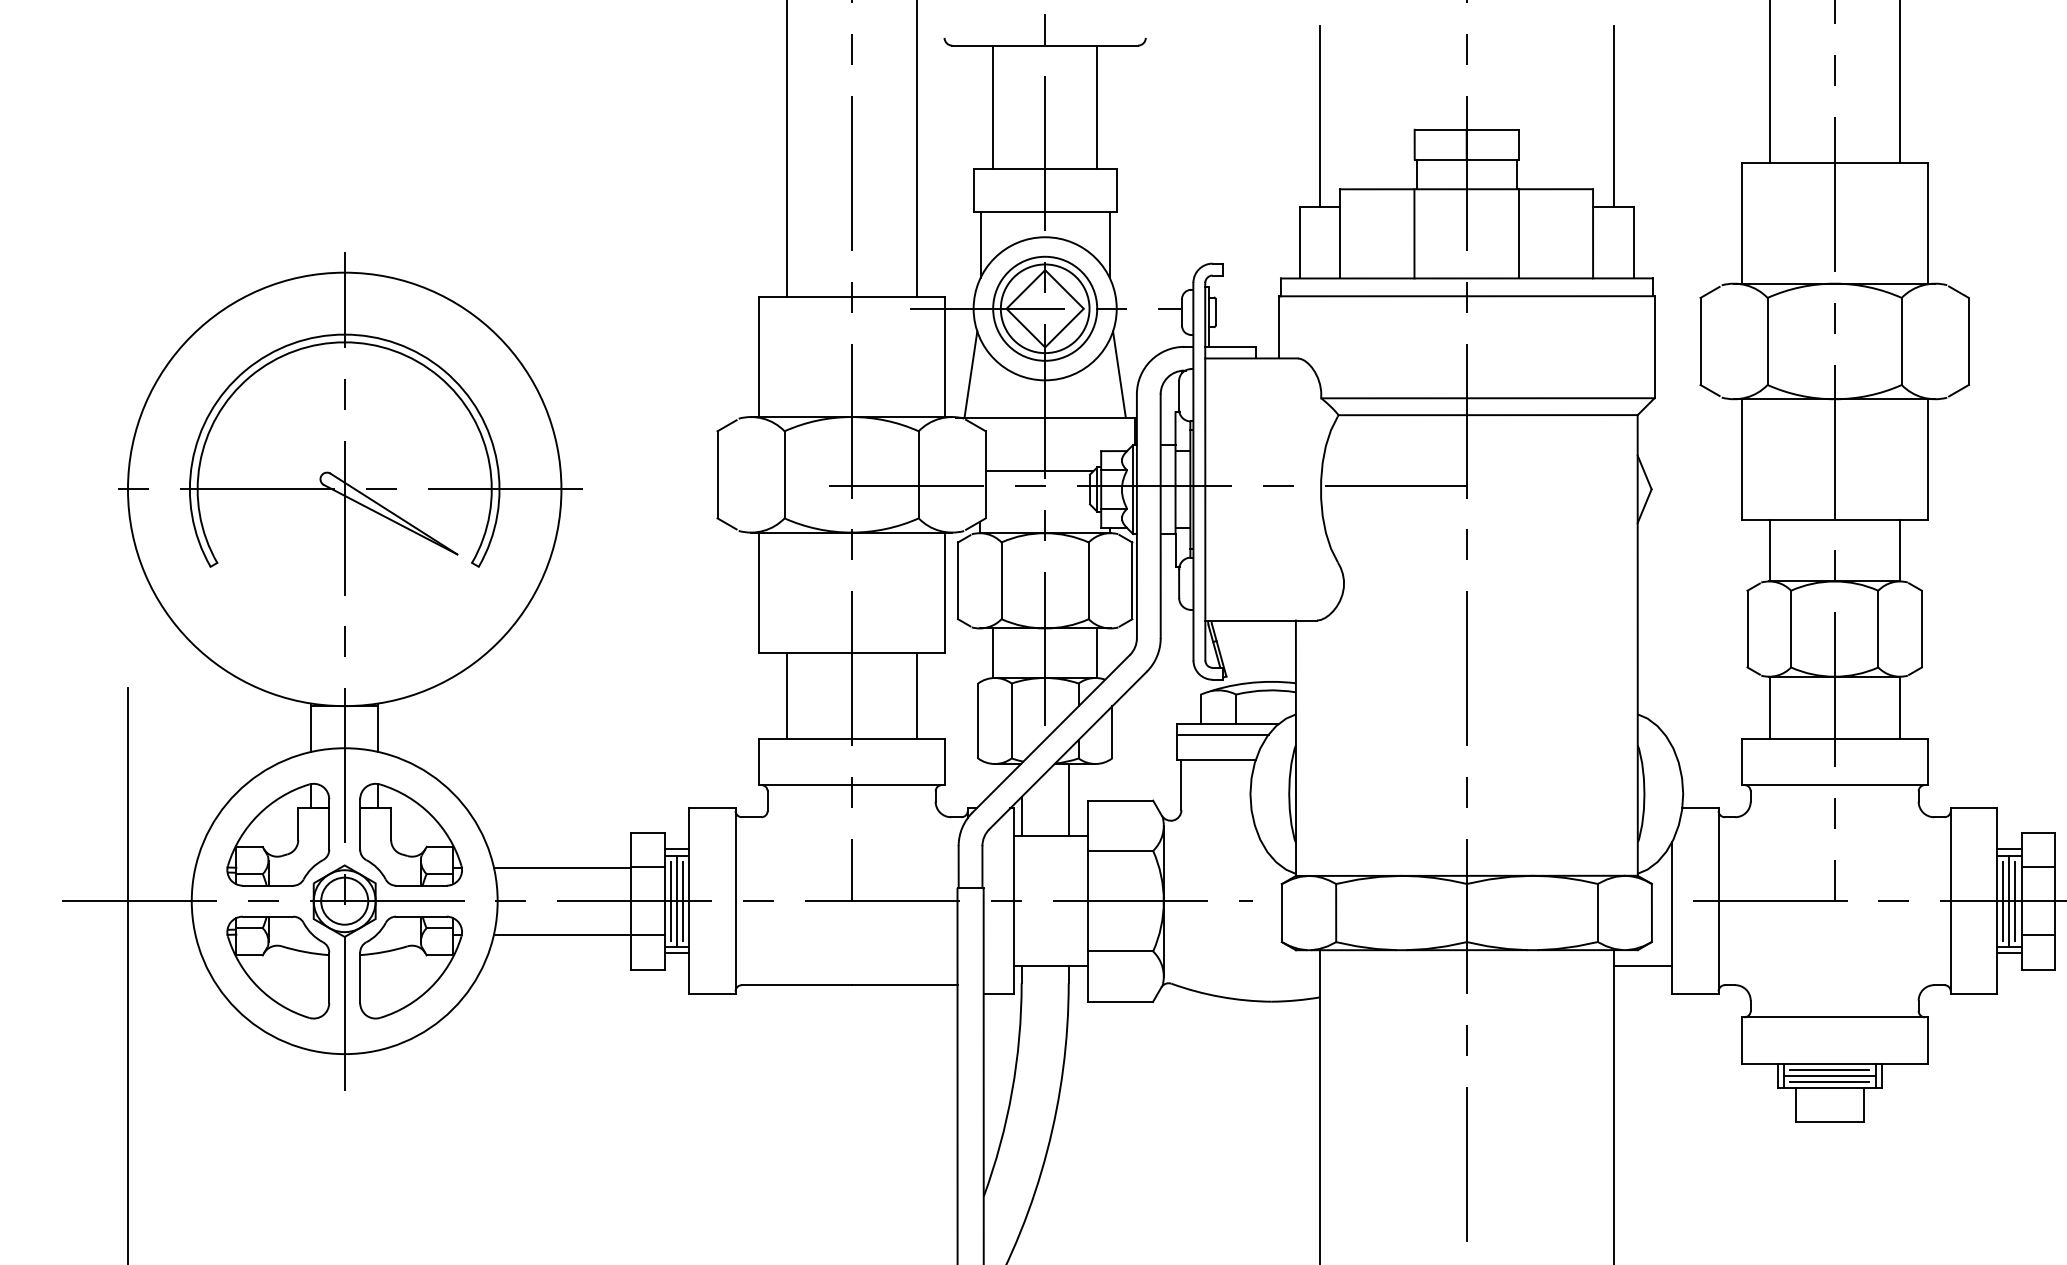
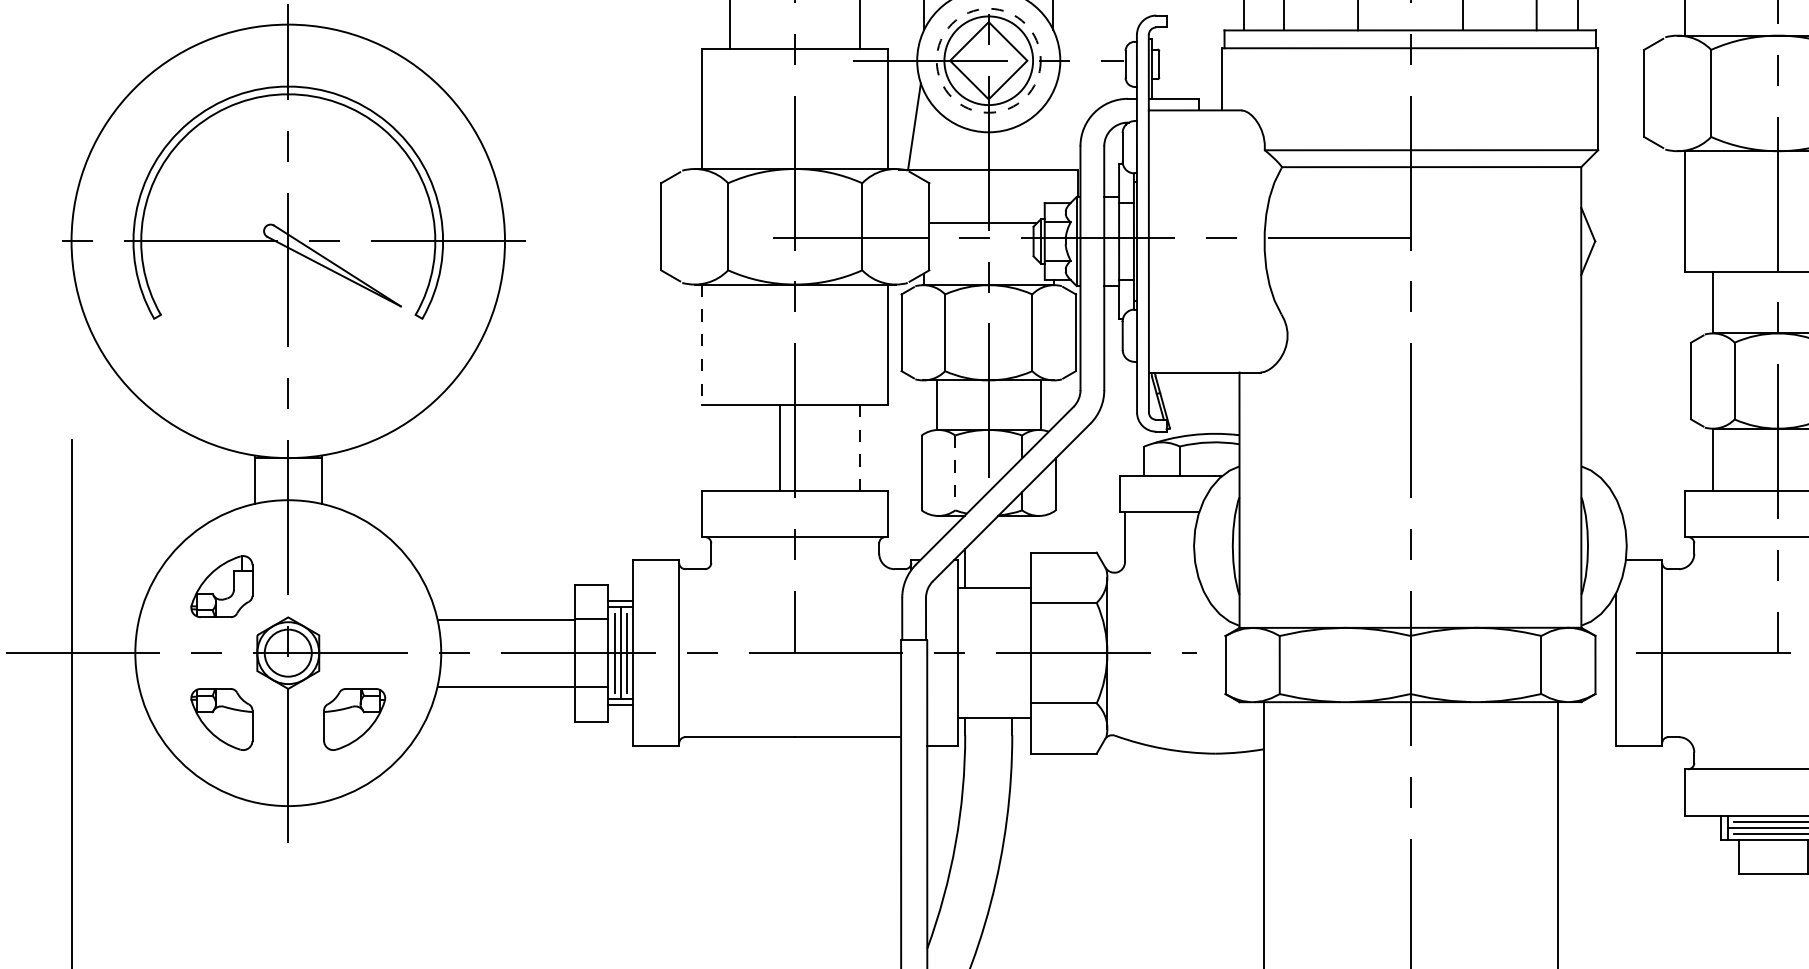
circle: (1045, 308) -> (989, 60), solid -> dashed
line: (1119, 374) -> (1063, 126), removed
line: (758, 593) -> (702, 345), solid -> dashed
line: (786, 695) -> (780, 447), moved
line: (916, 695) -> (860, 447), solid -> dashed
line: (1011, 721) -> (955, 473), solid -> dashed
line: (1222, 734) -> (1166, 486), removed
line: (1068, 800) -> (1012, 552), removed
part: (278, 834) -> (222, 586), size x0.6
part: (410, 834) -> (354, 586), removed
line: (1643, 966) -> (1587, 718), removed
part: (278, 967) -> (222, 719), size x0.6
part: (410, 967) -> (354, 719), size x0.6

